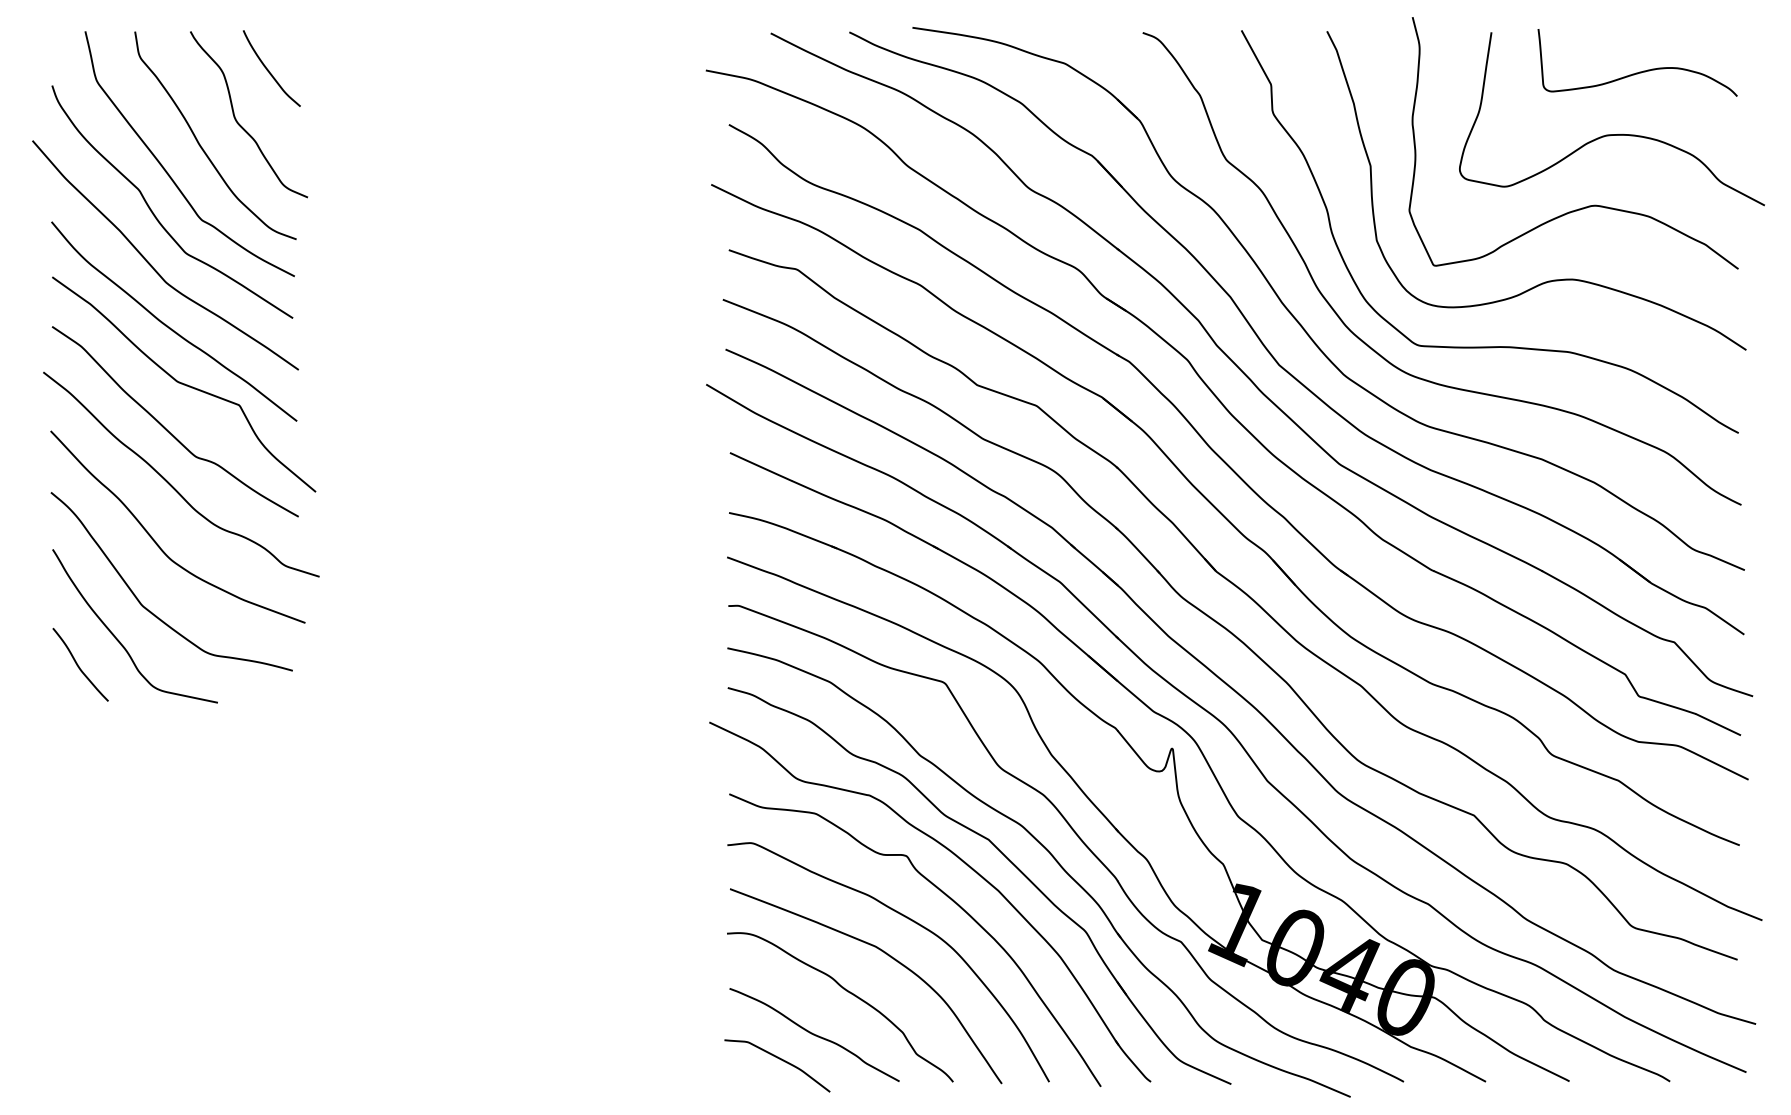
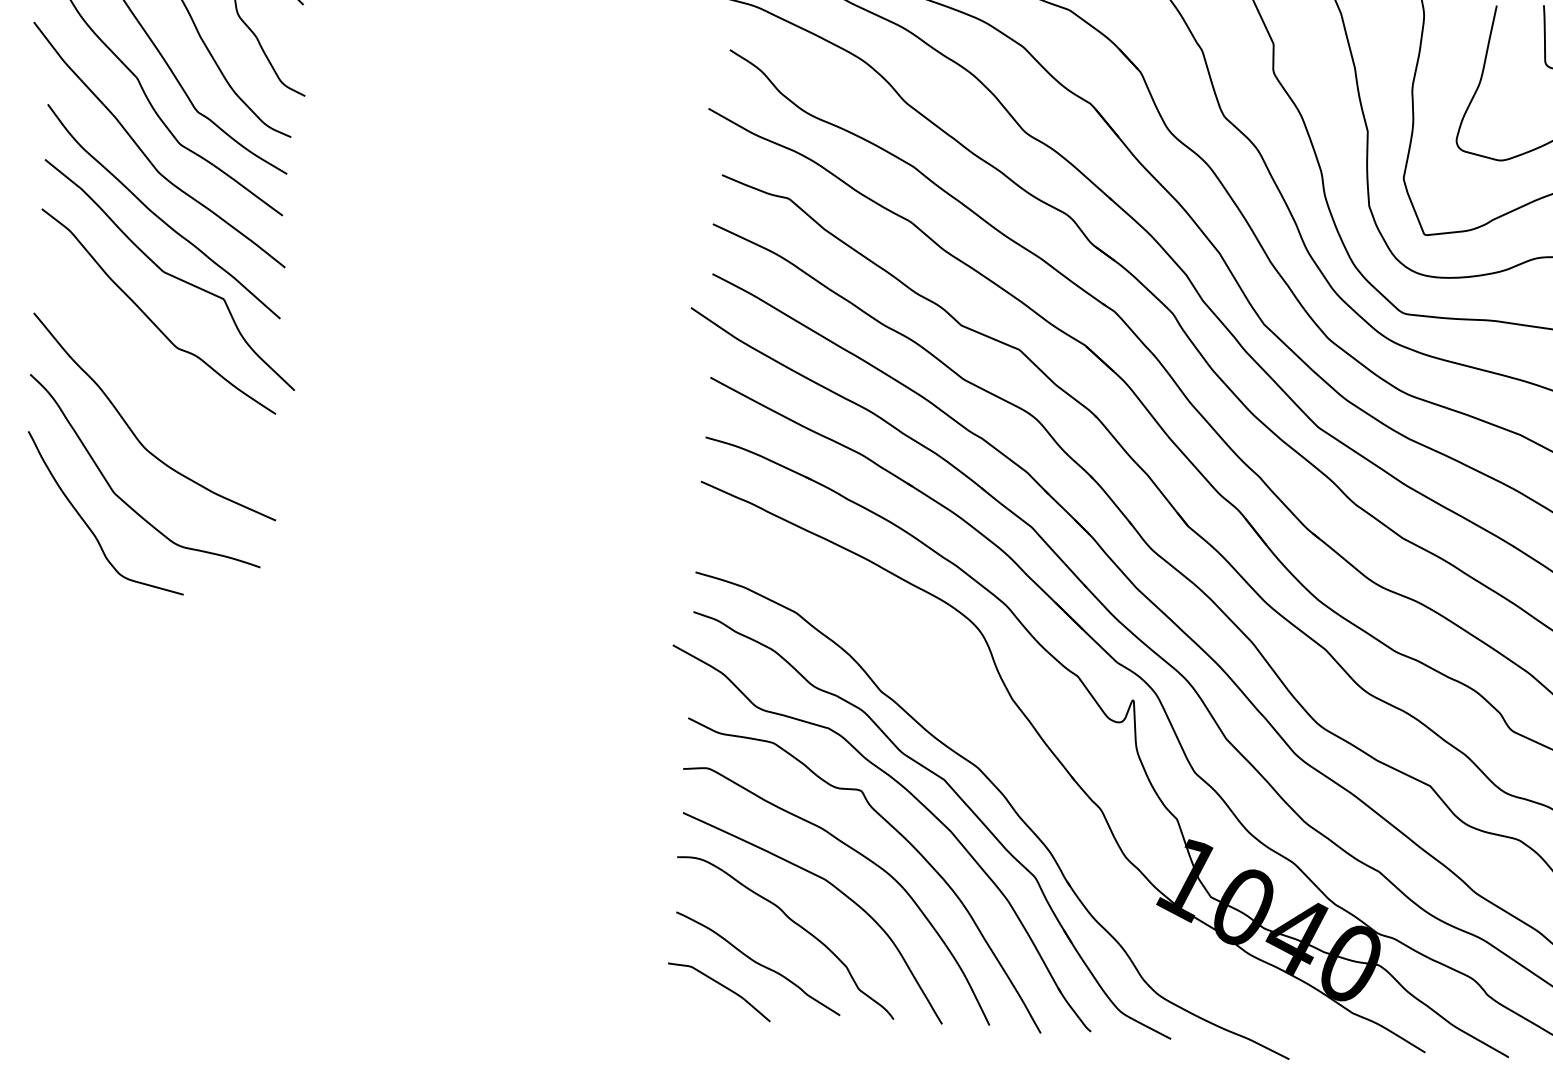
curve: (171, 484) -> (151, 374), removed
curve: (78, 664) -> (46, 547), removed
part: (1075, 834) -> (1031, 780), removed

